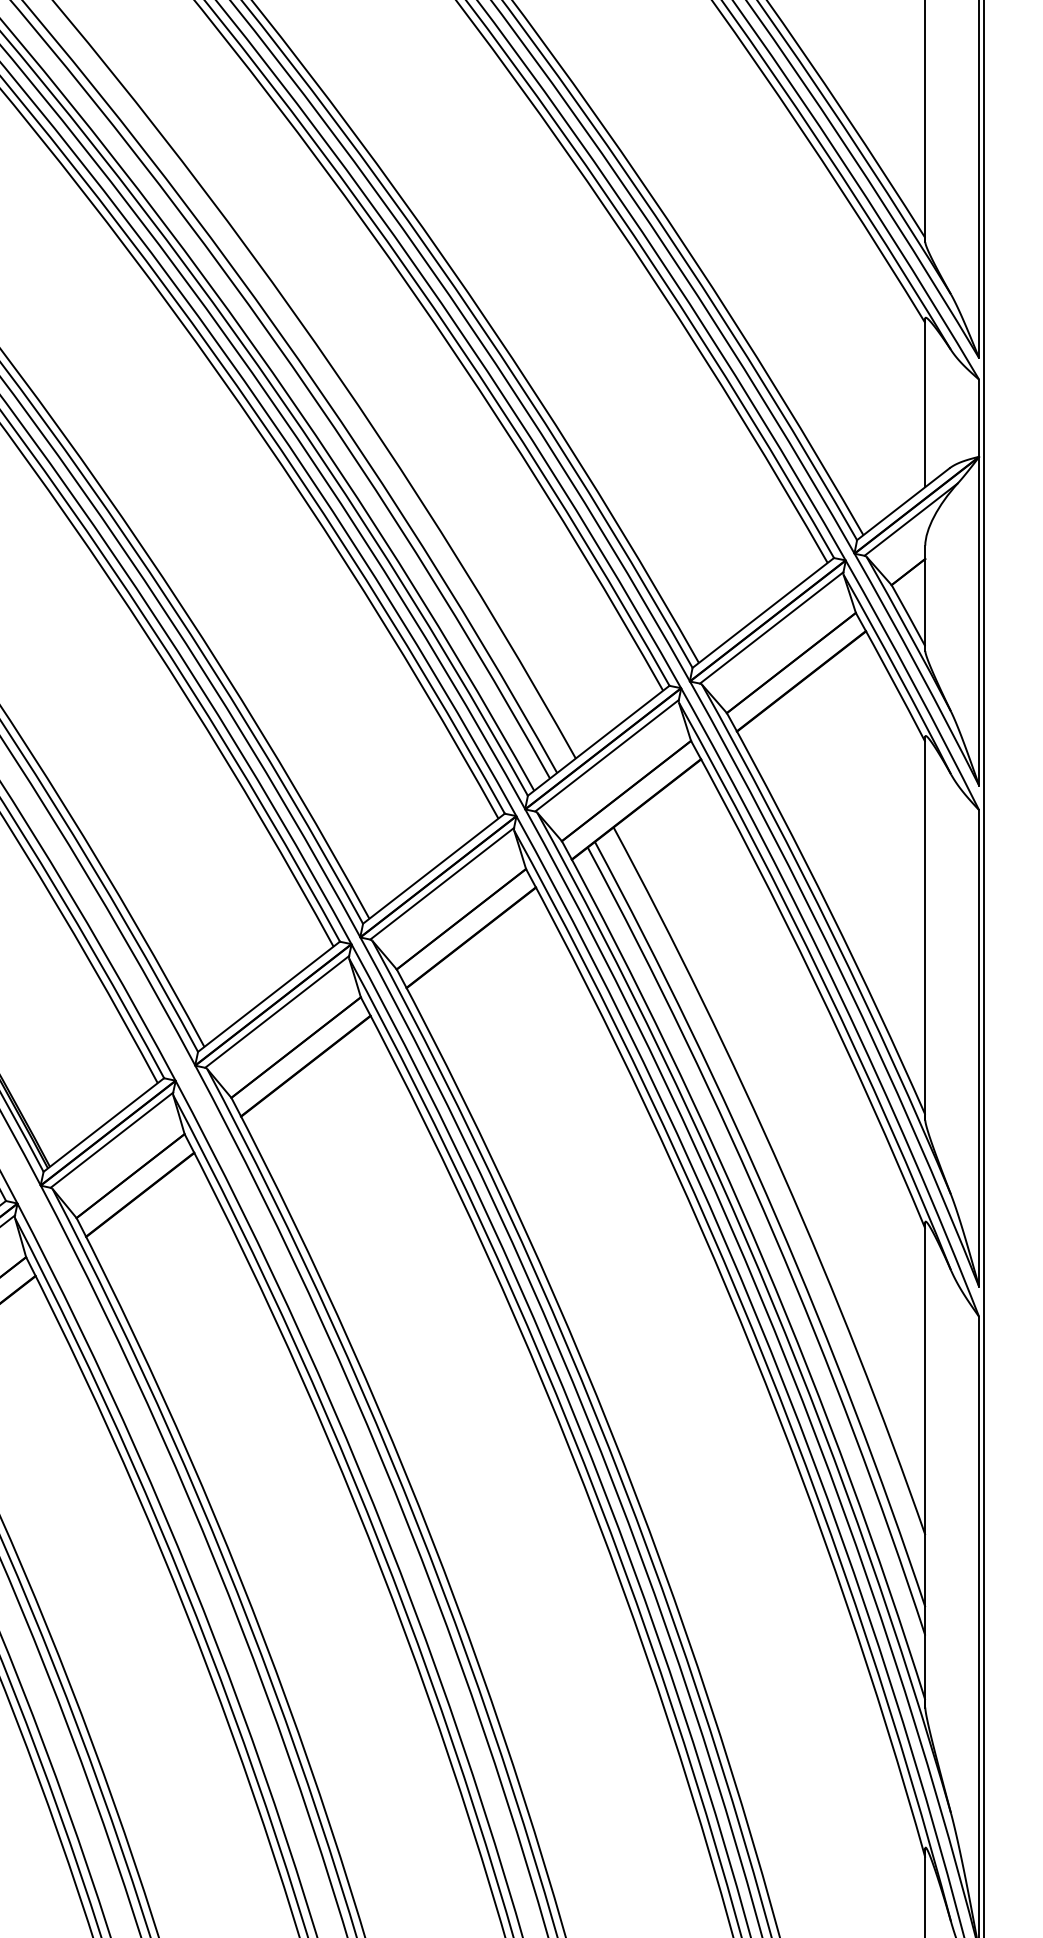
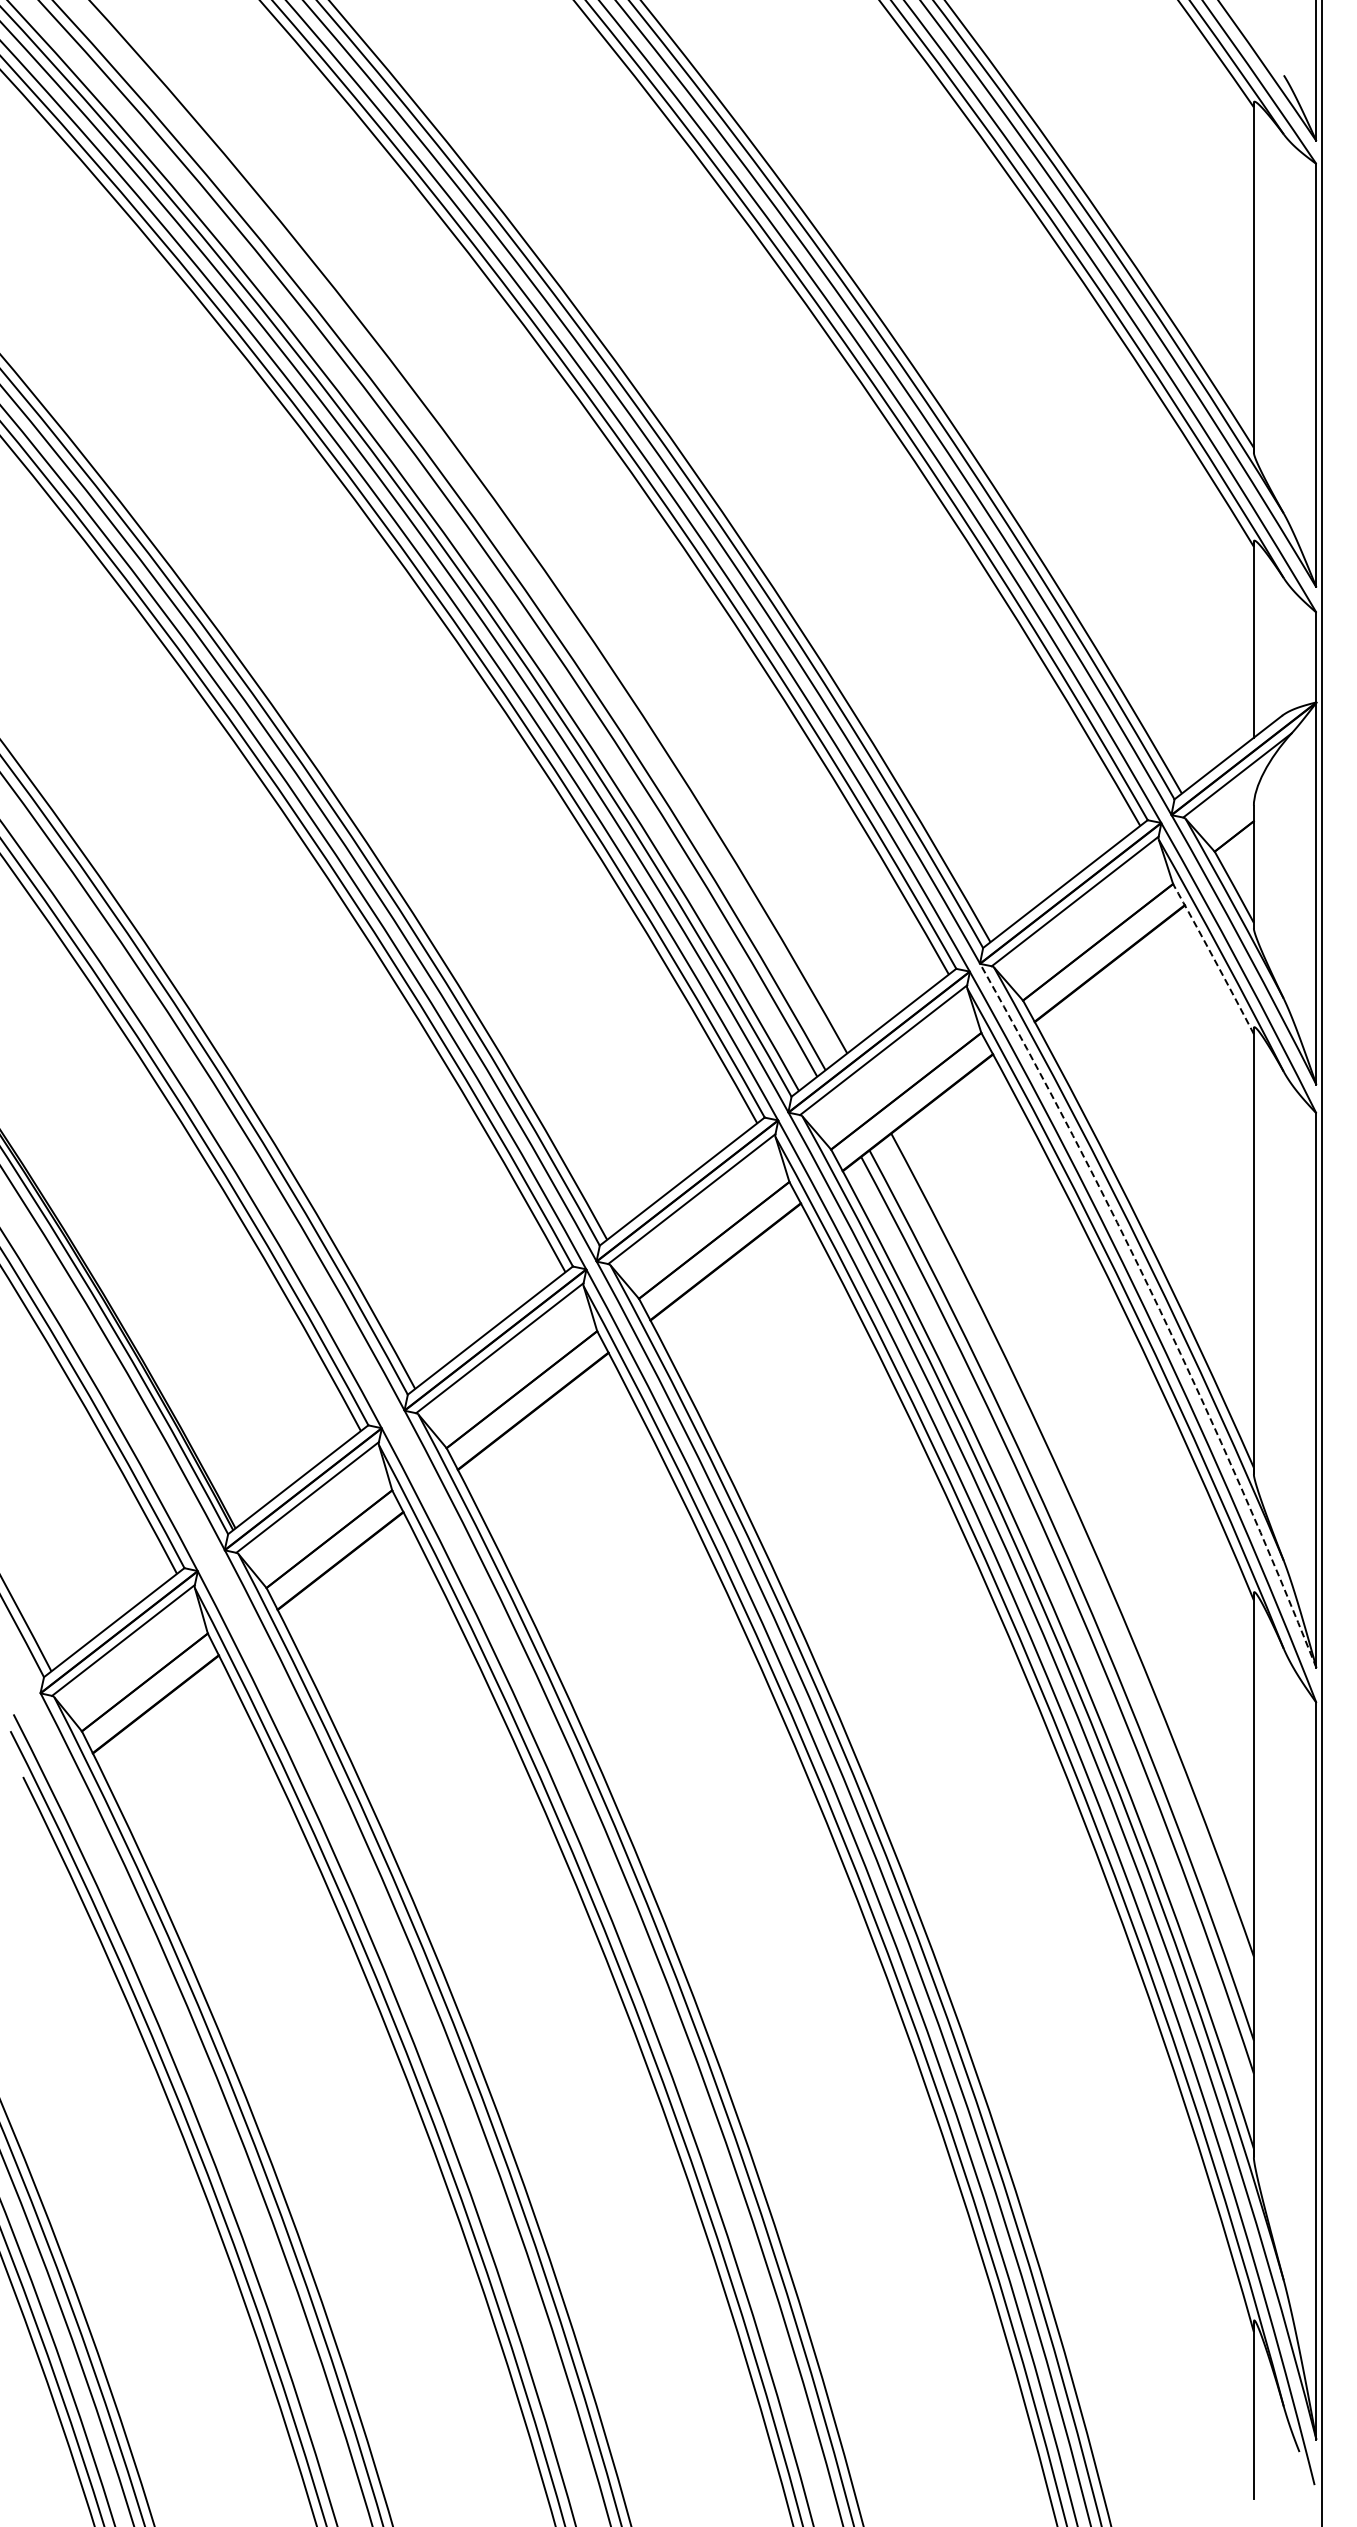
arc: (891, 676) -> (1214, 958), solid -> dashed
arc: (845, 979) -> (1160, 1310), solid -> dashed

